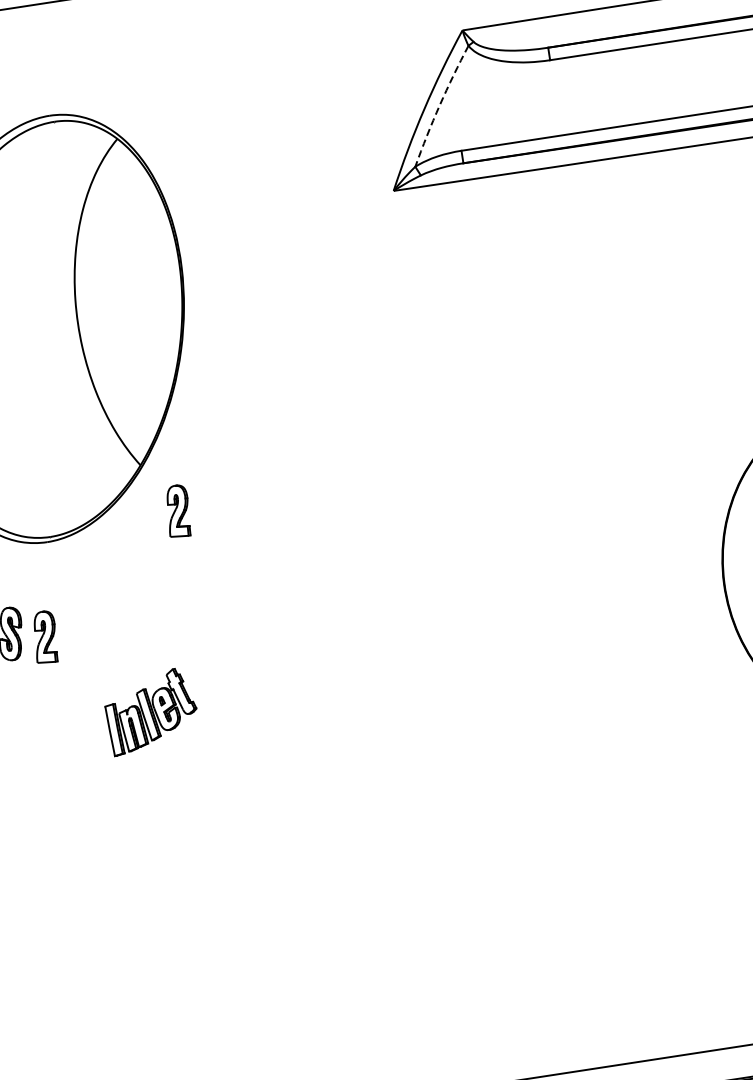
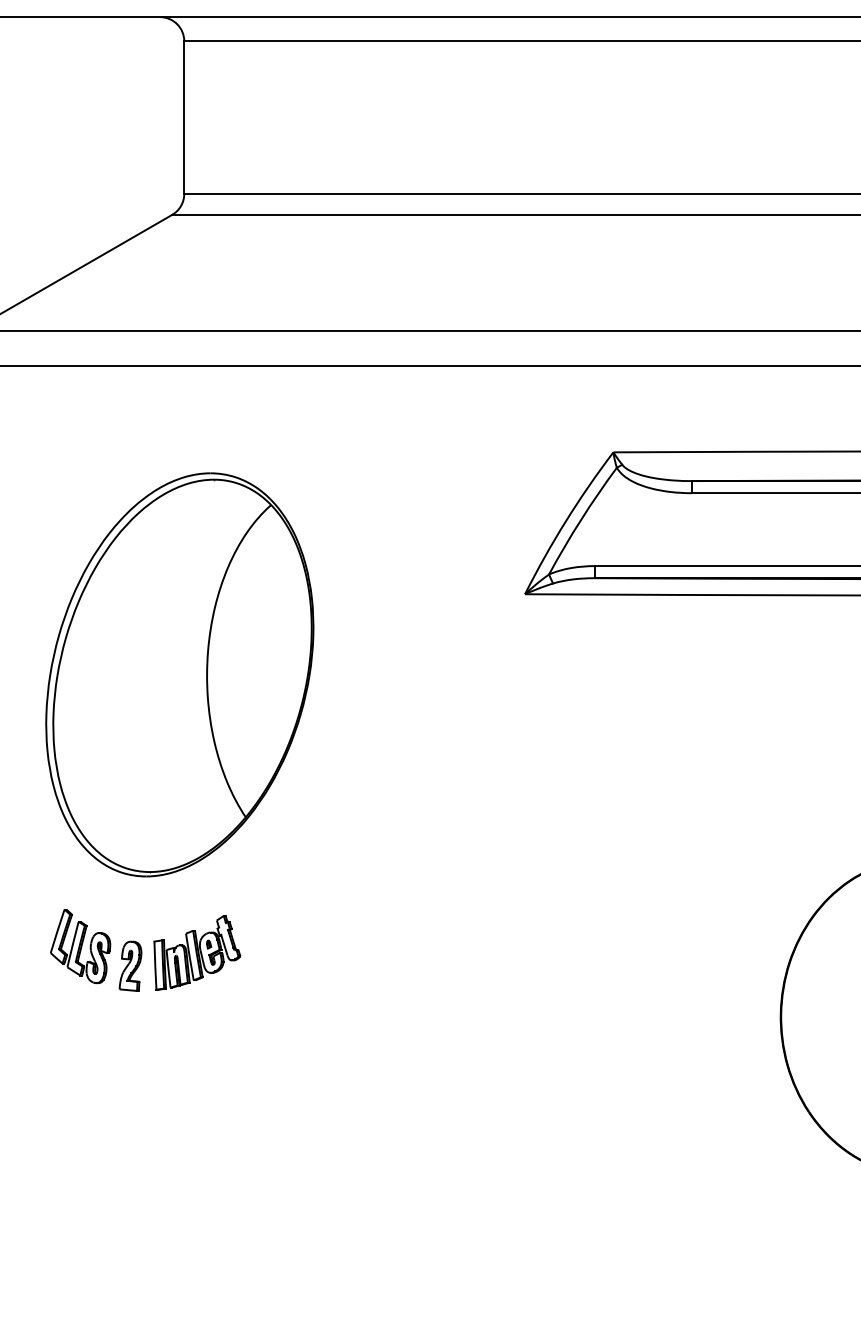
arc: (440, 104) -> (581, 519), dashed -> solid
part: (177, 510) -> (274, 865), removed
part: (151, 711) -> (197, 952), moved

